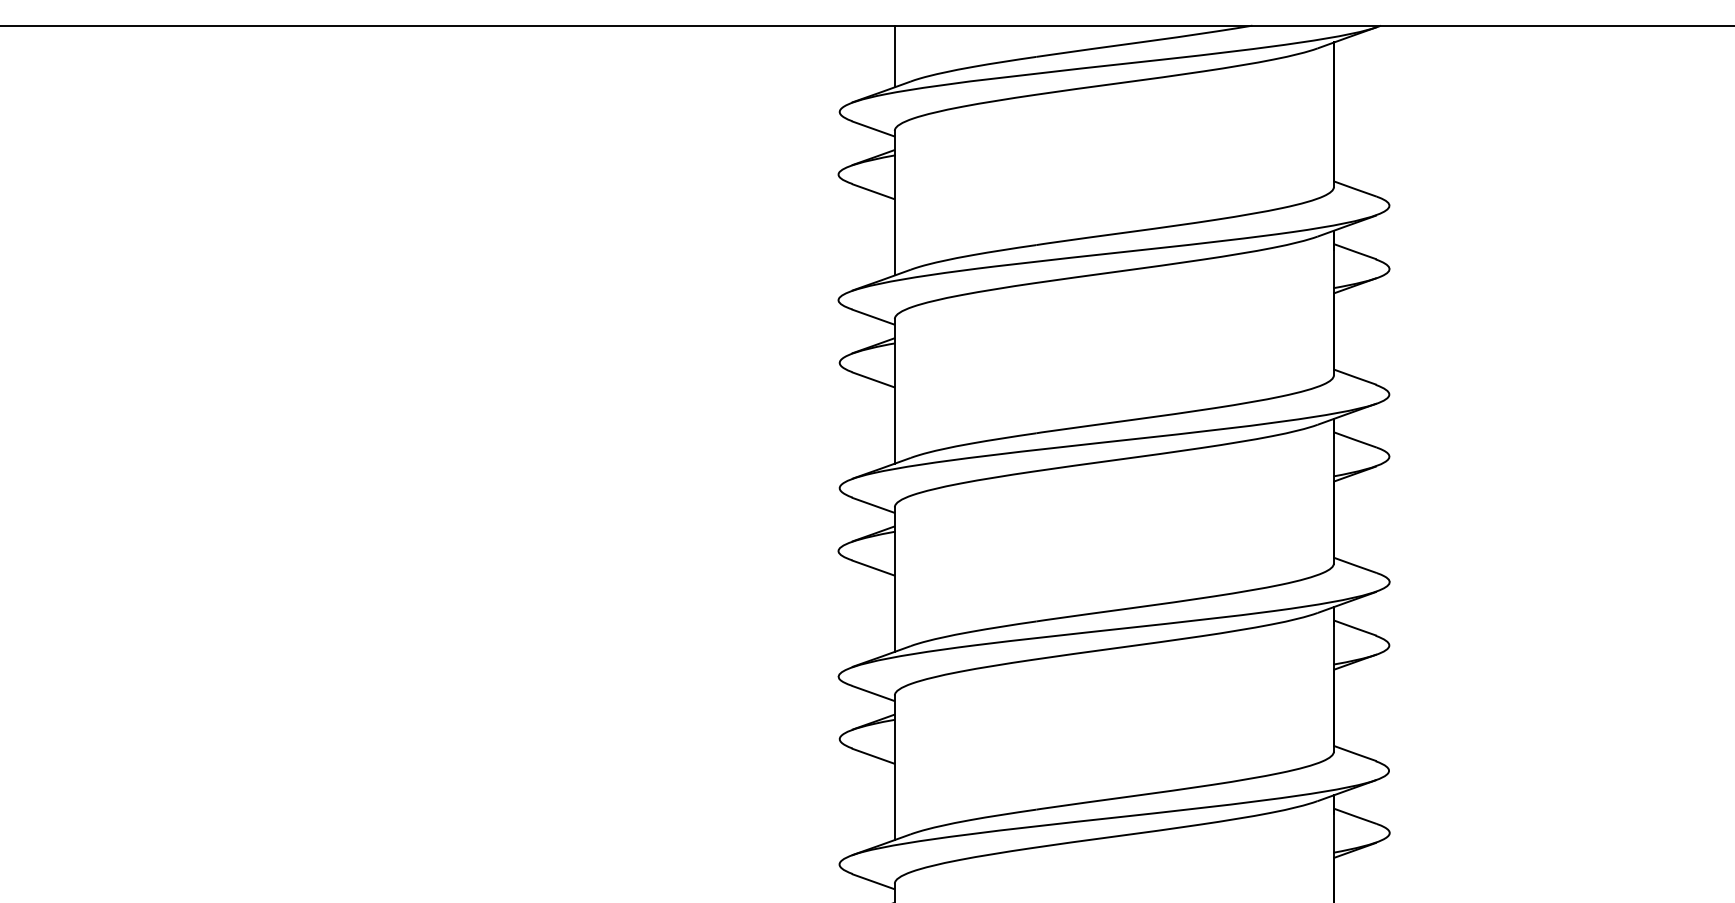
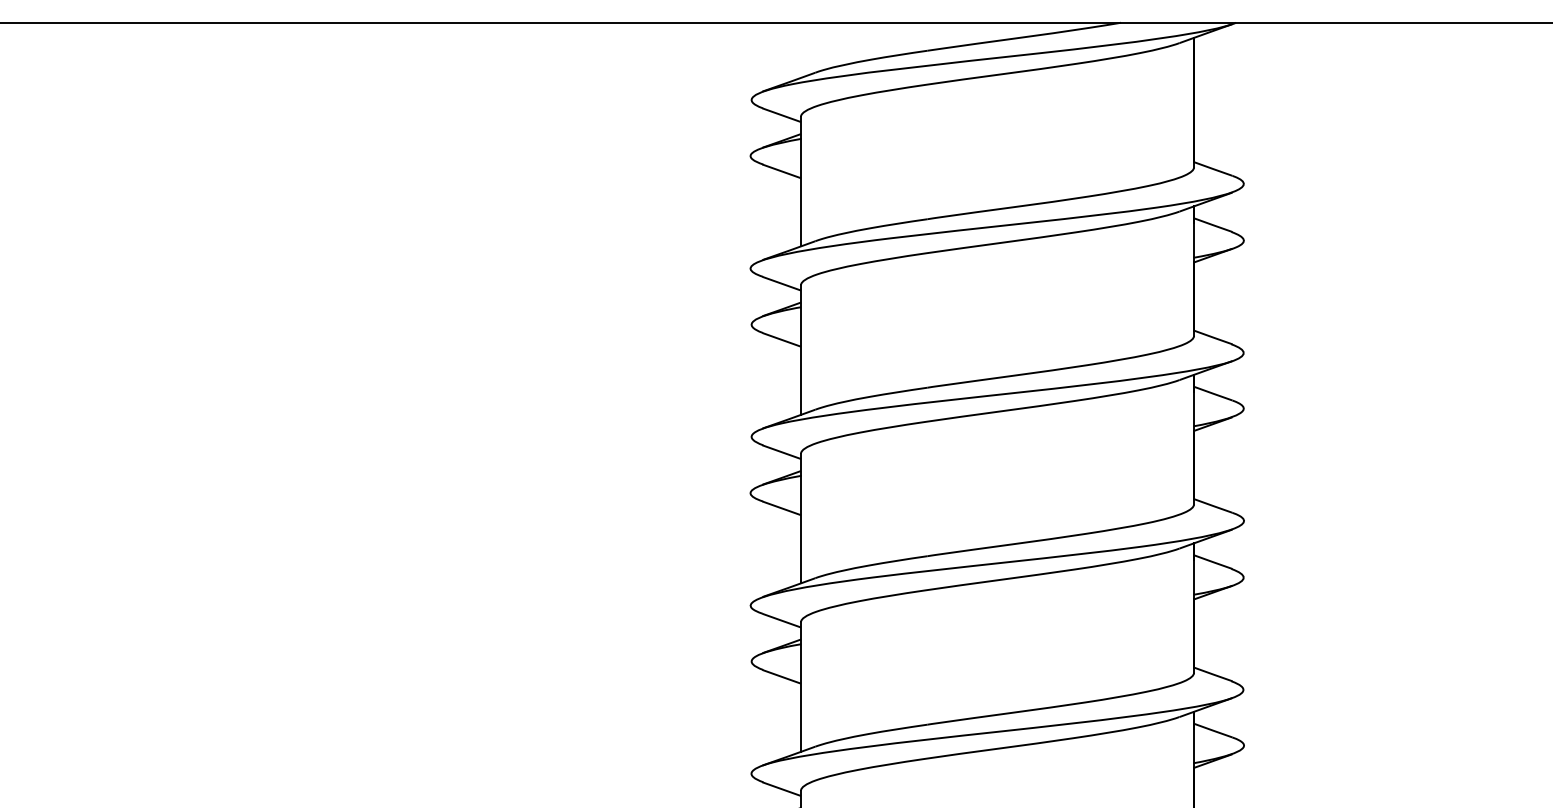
line: (894, 56) -> (800, 50), removed

